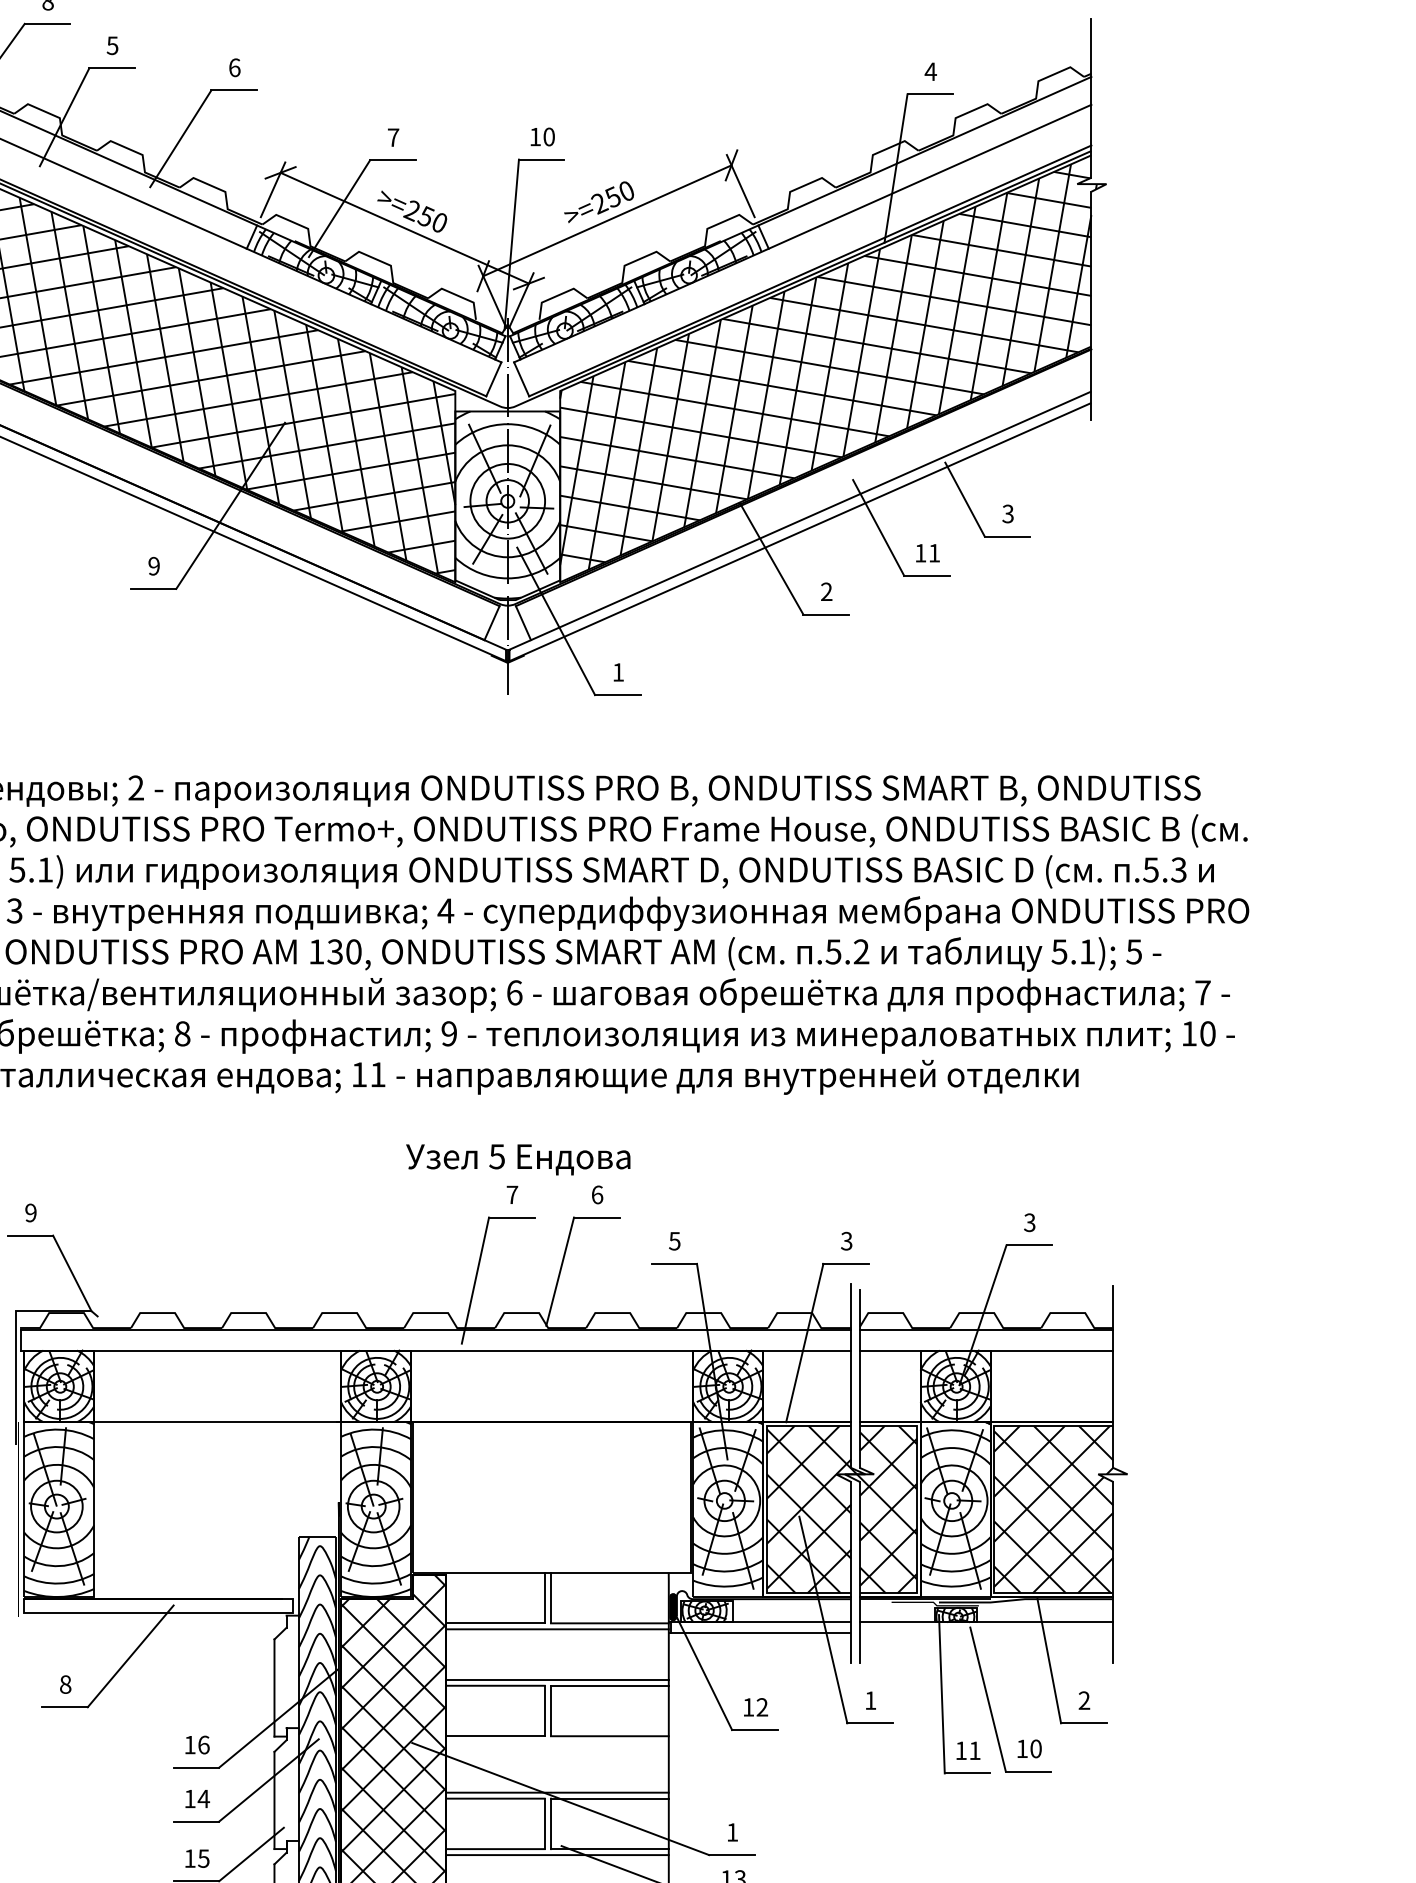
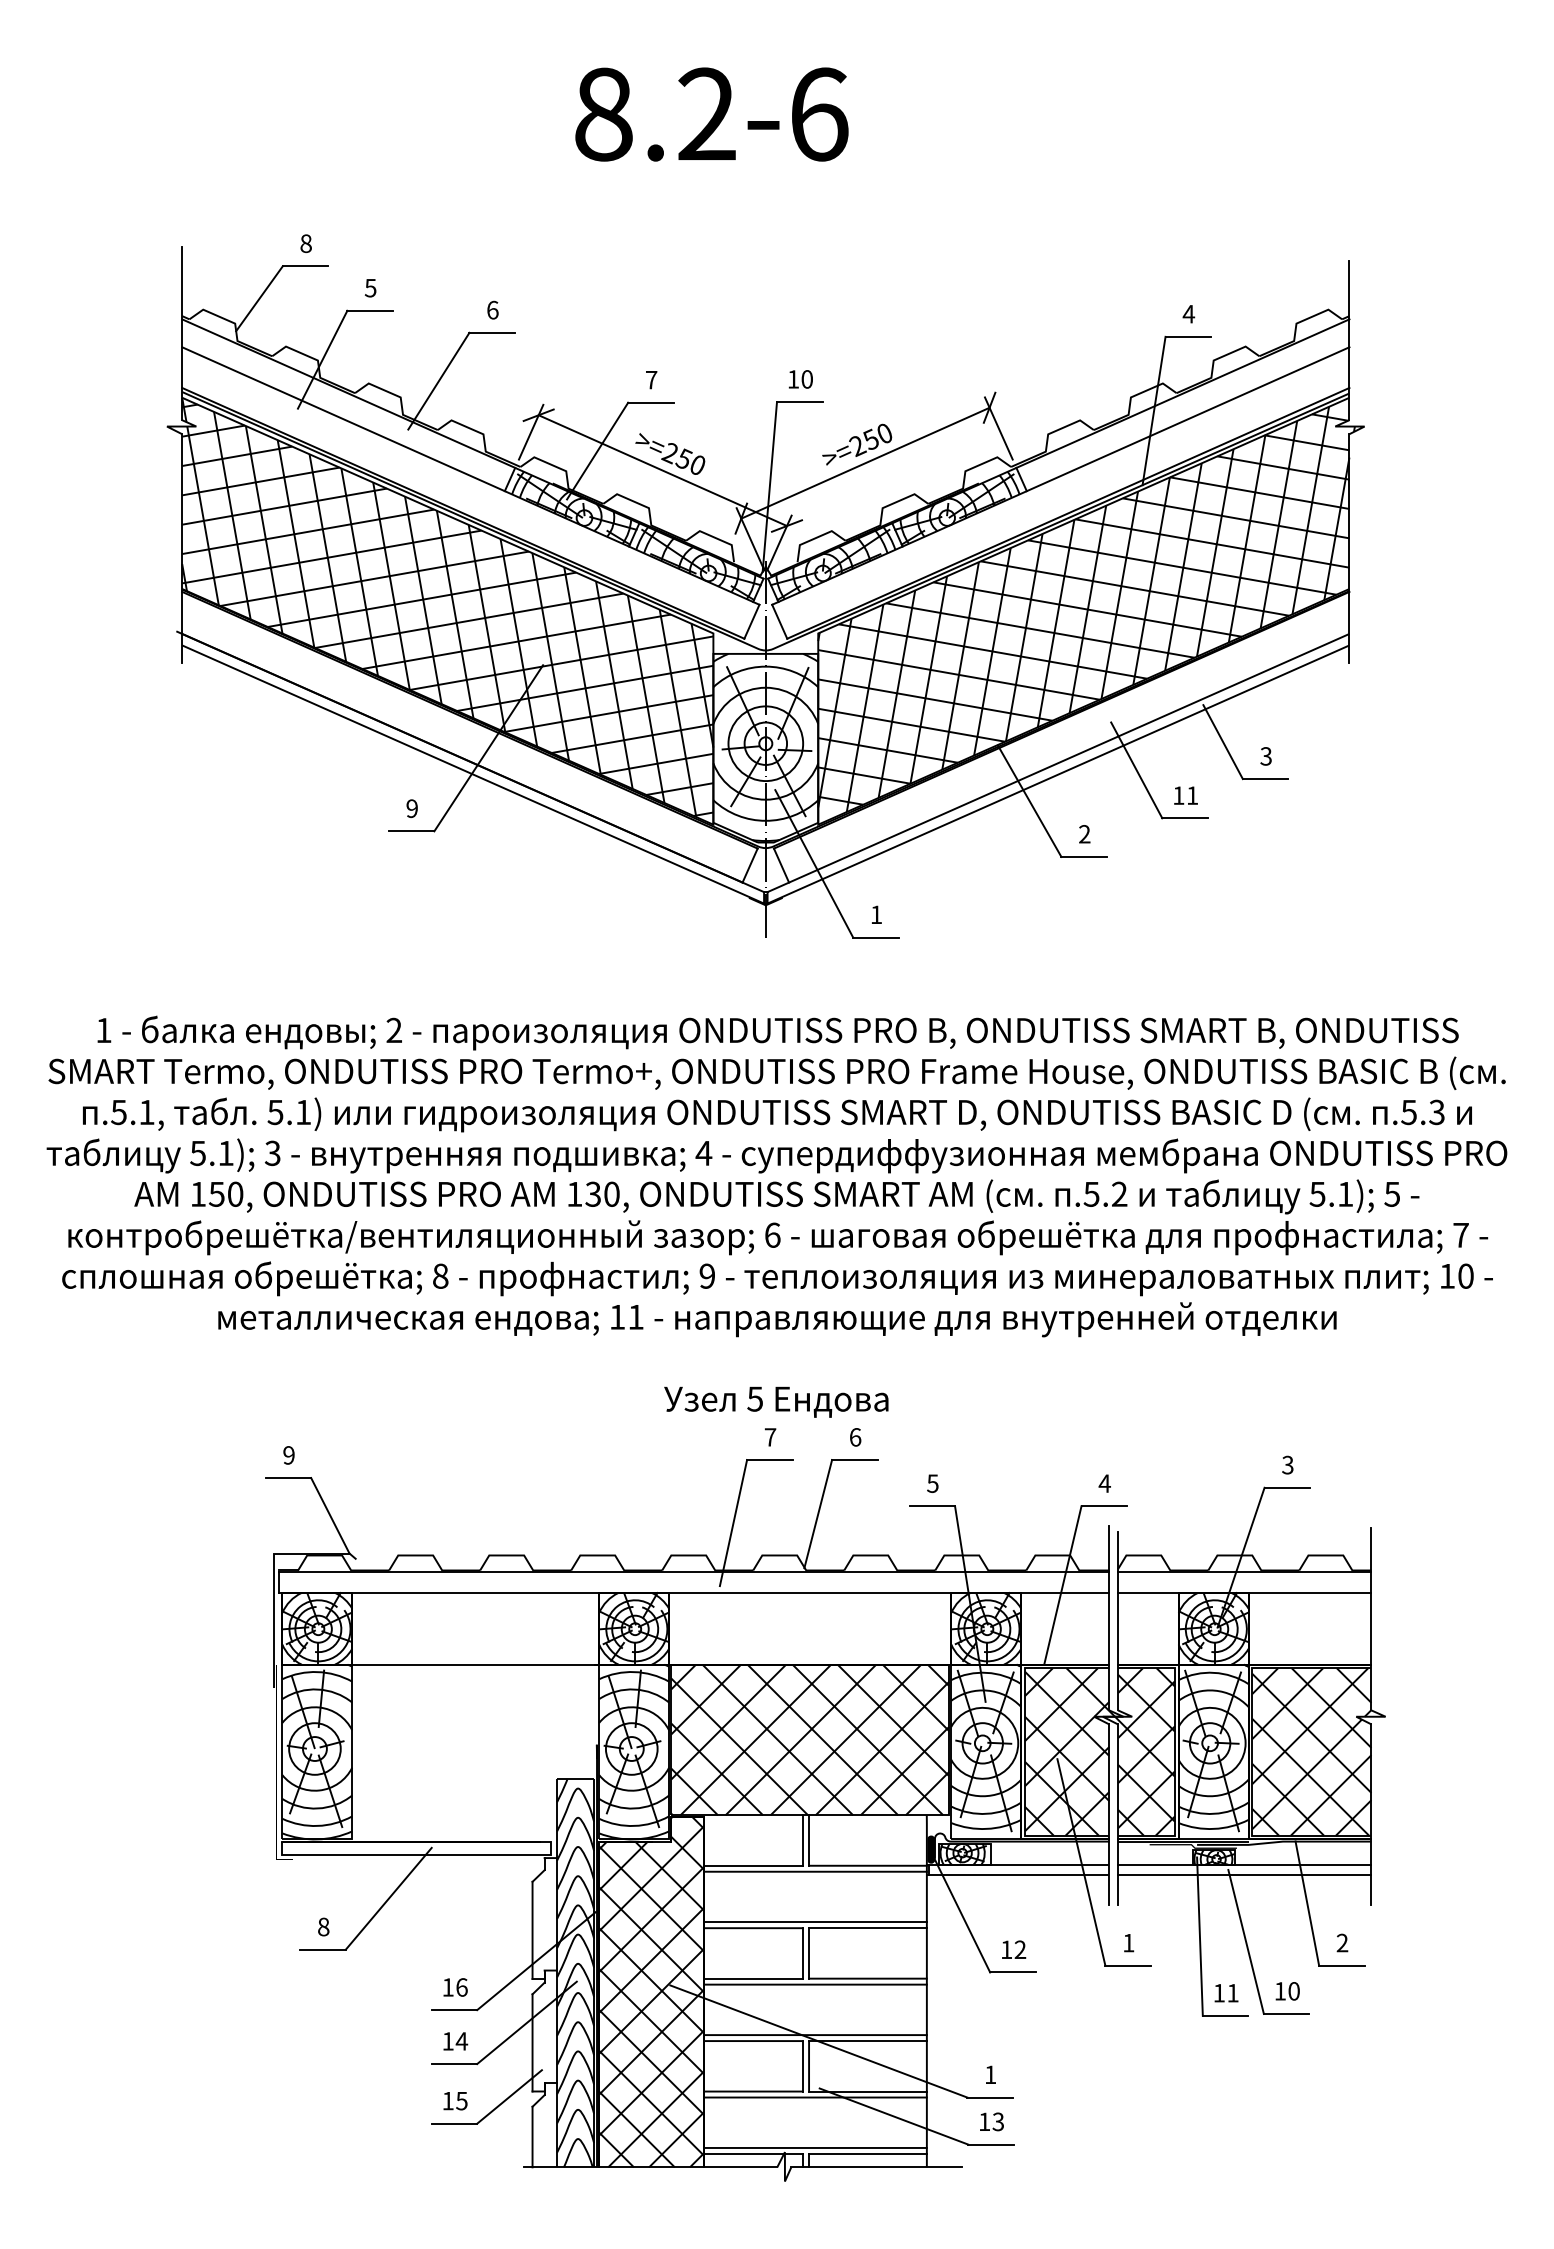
text: (846, 1241) -> (1104, 1483), 3 -> 4
hatch: (552, 1497) -> (810, 1739), added
line: (986, 1633) -> (1244, 1875), added
line: (557, 1742) -> (815, 1984), added

